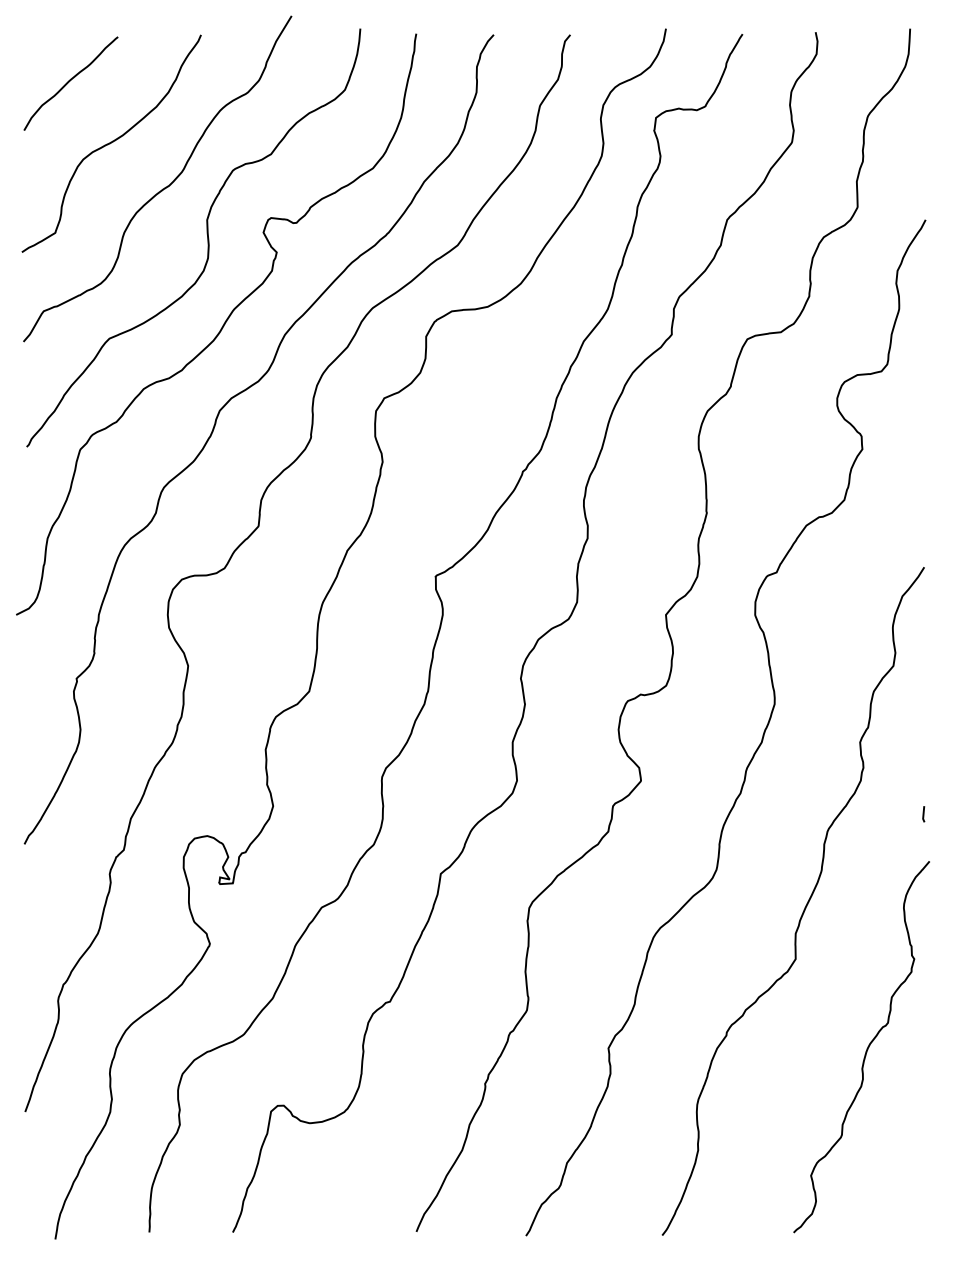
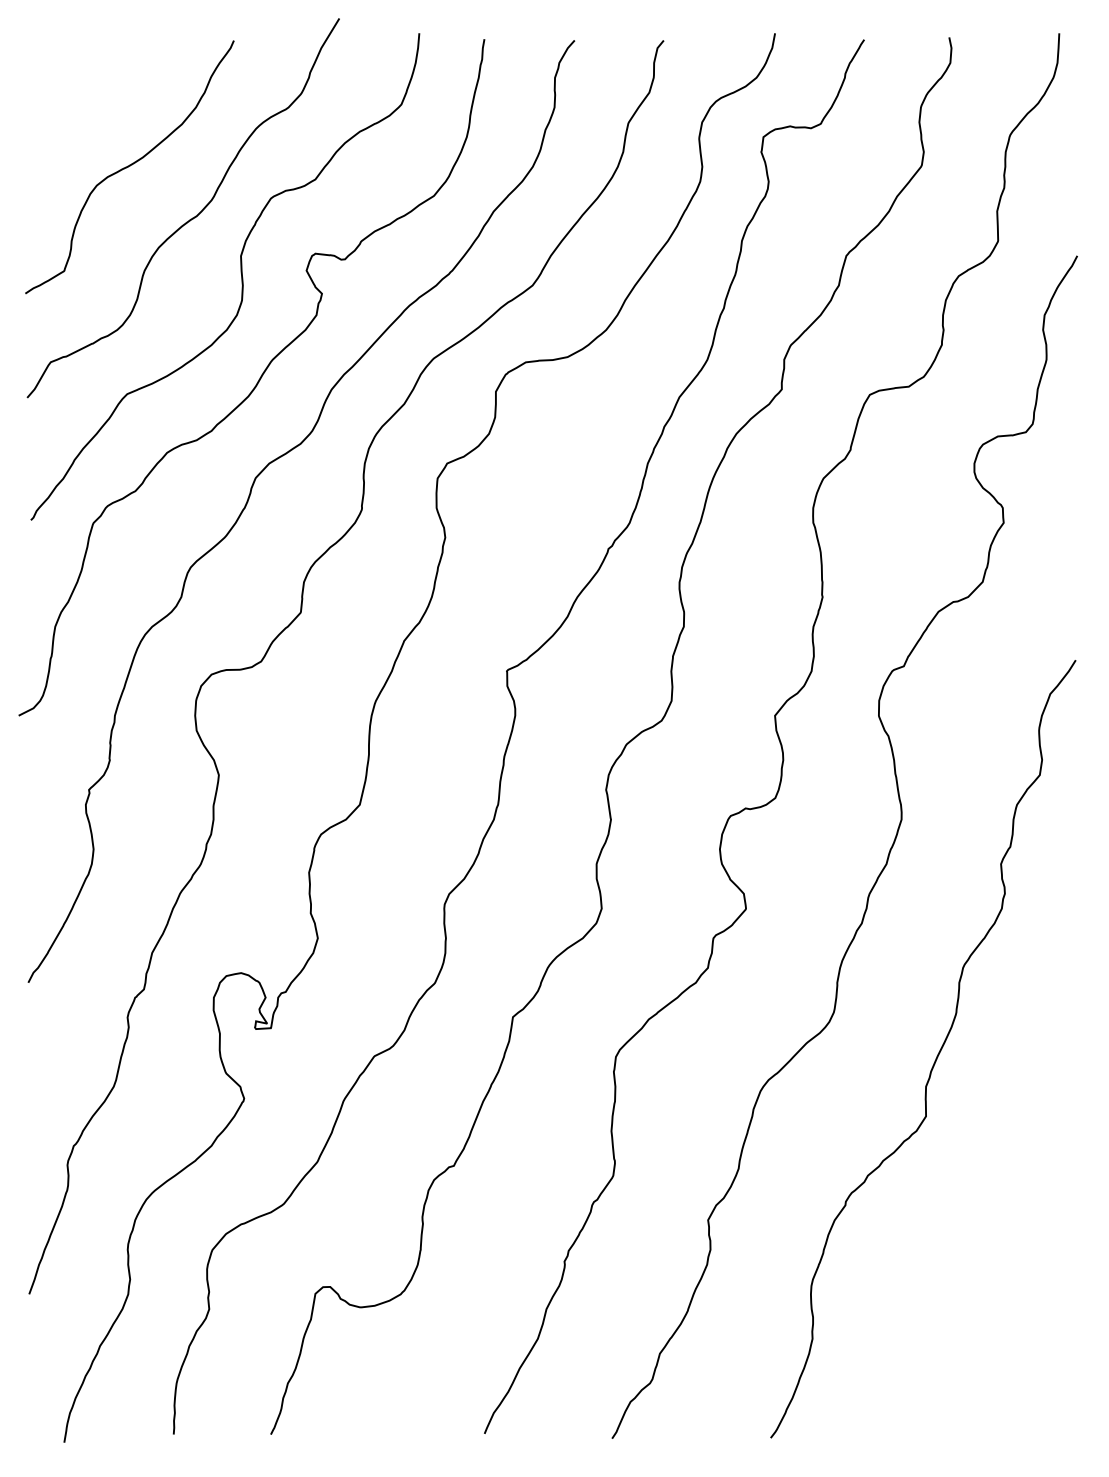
curve: (69, 82) -> (80, 95), removed
line: (923, 814) -> (1074, 947), removed
curve: (866, 1049) -> (1008, 1221), removed

